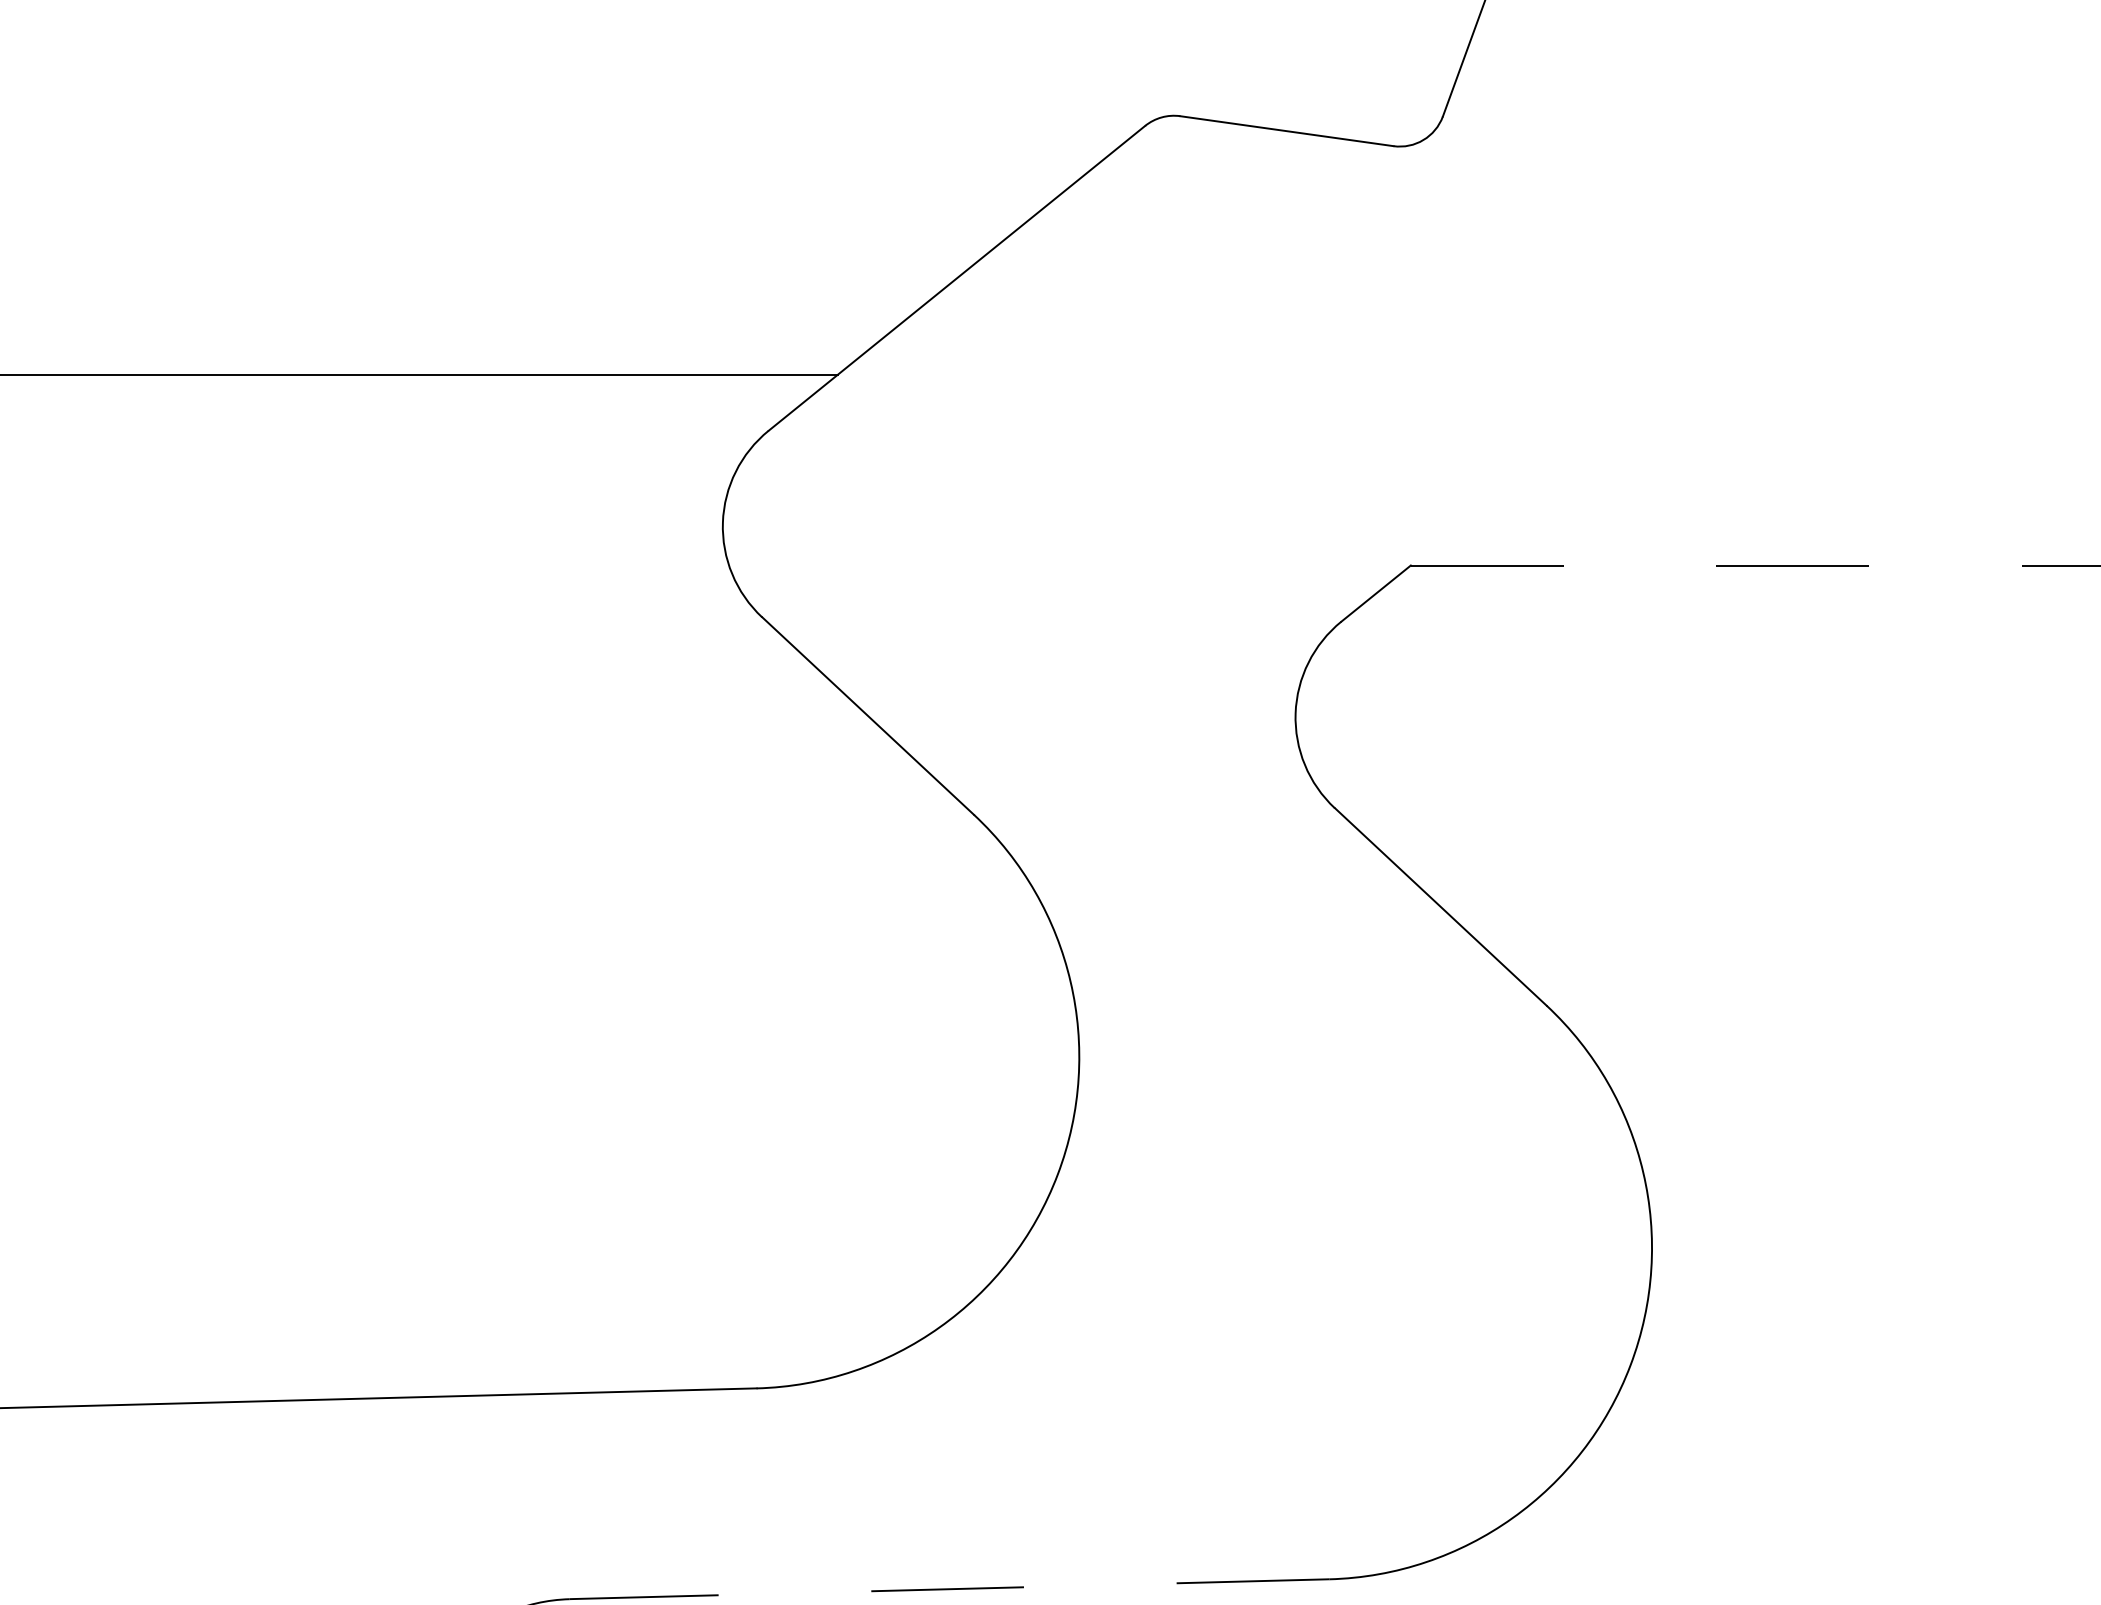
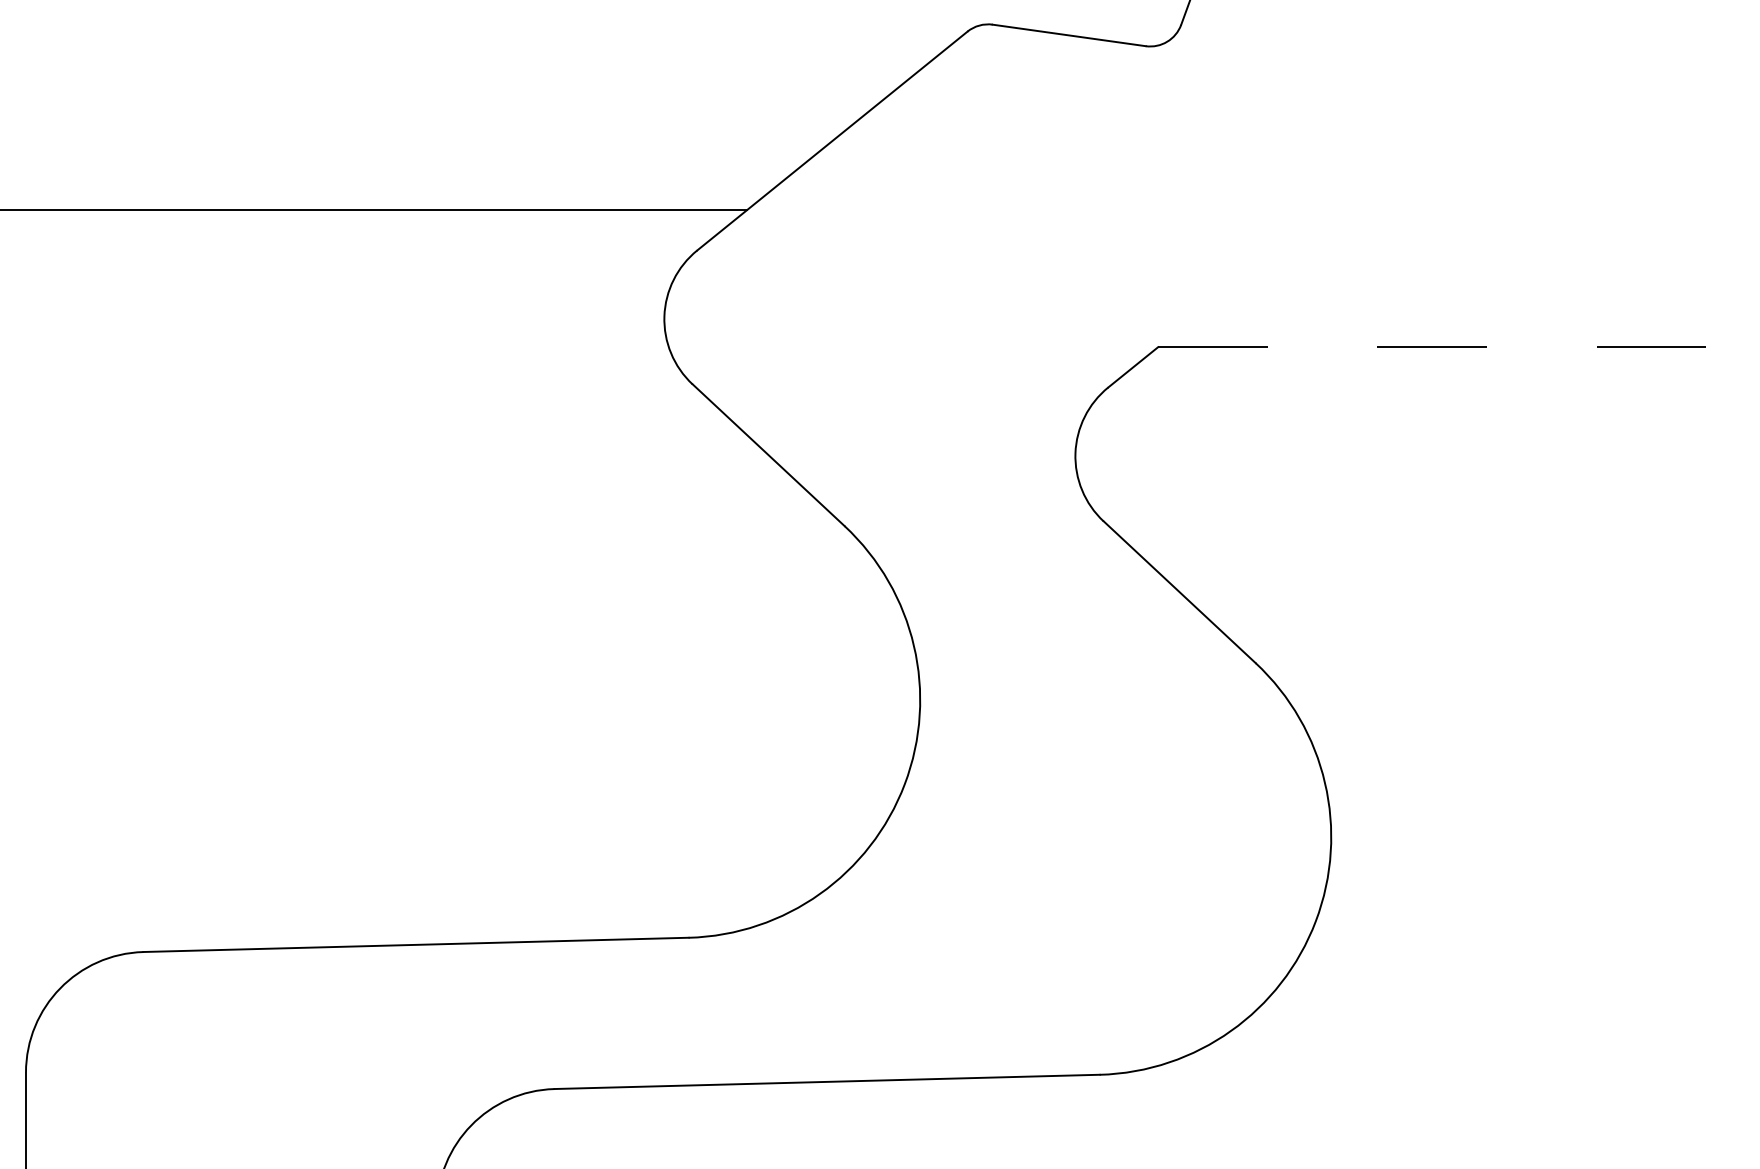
line: (950, 1588) -> (827, 1081), dashed -> solid

